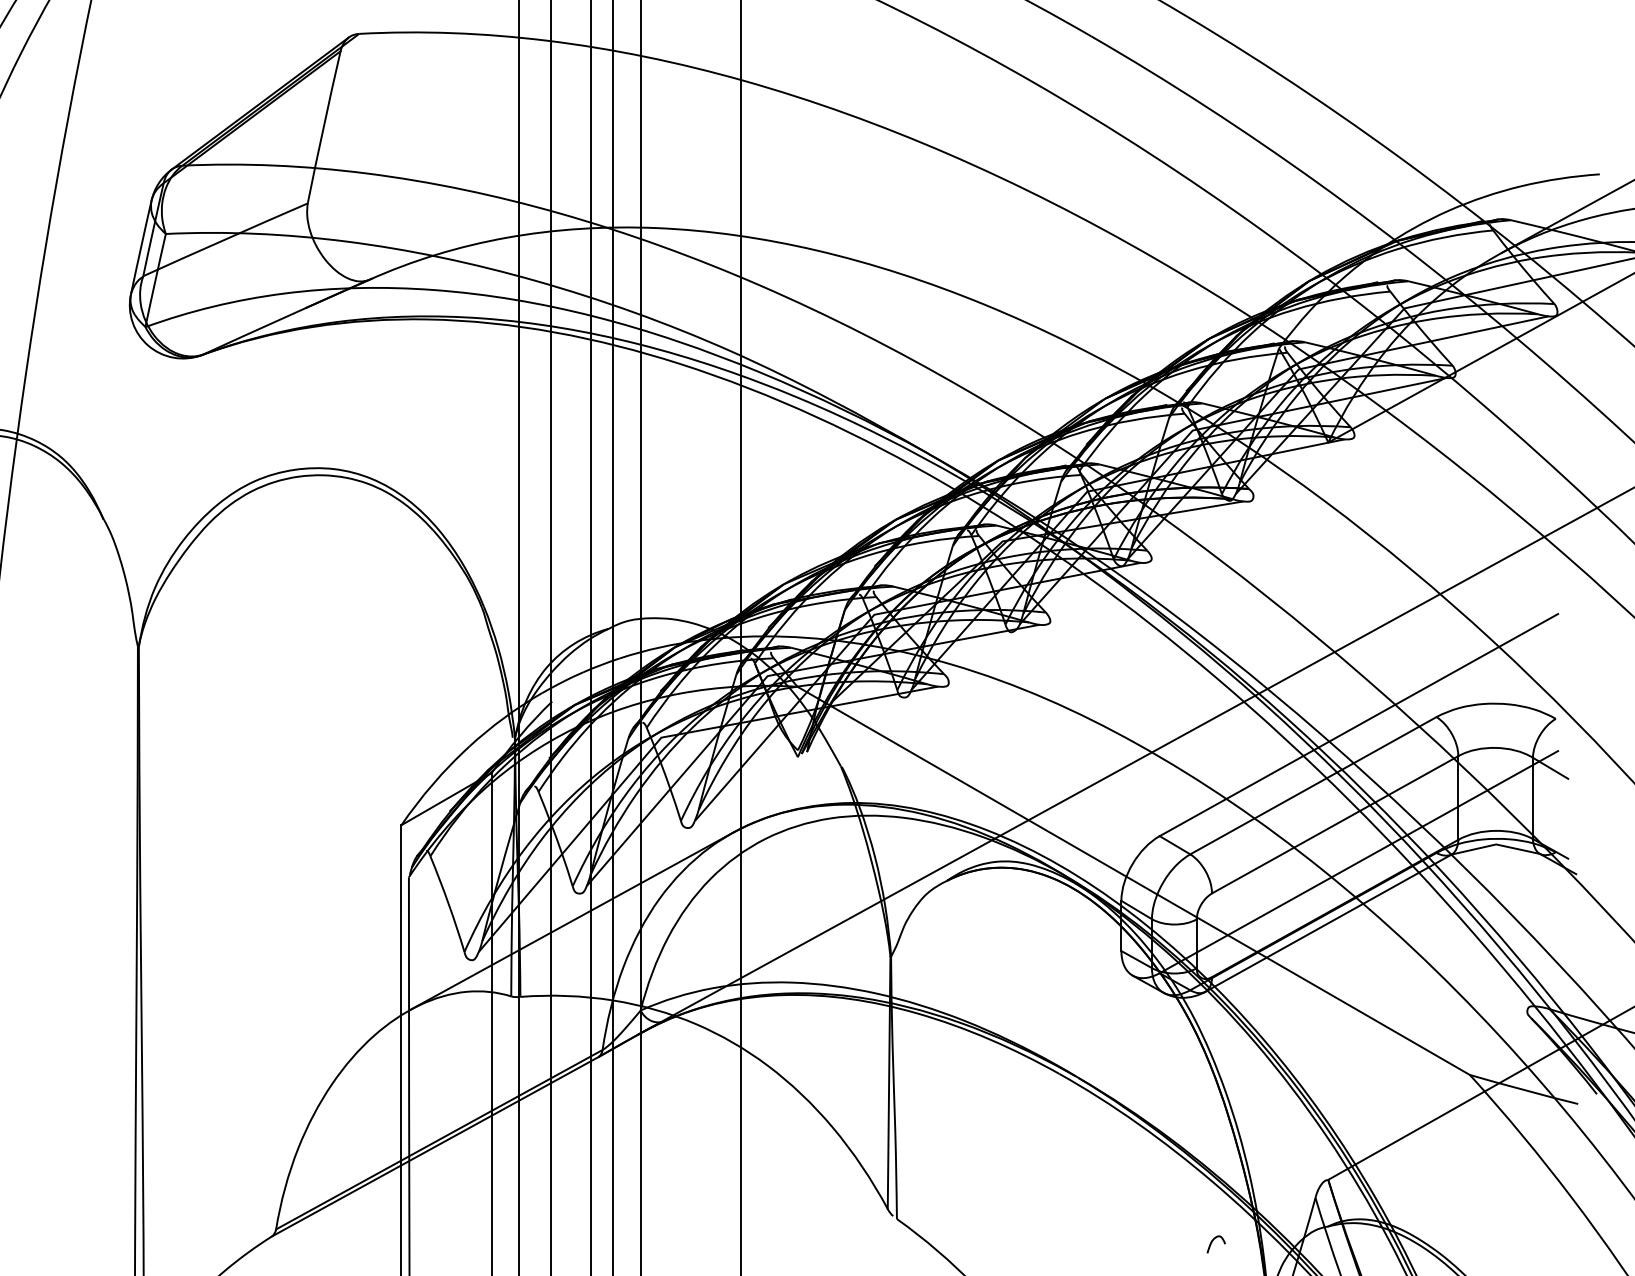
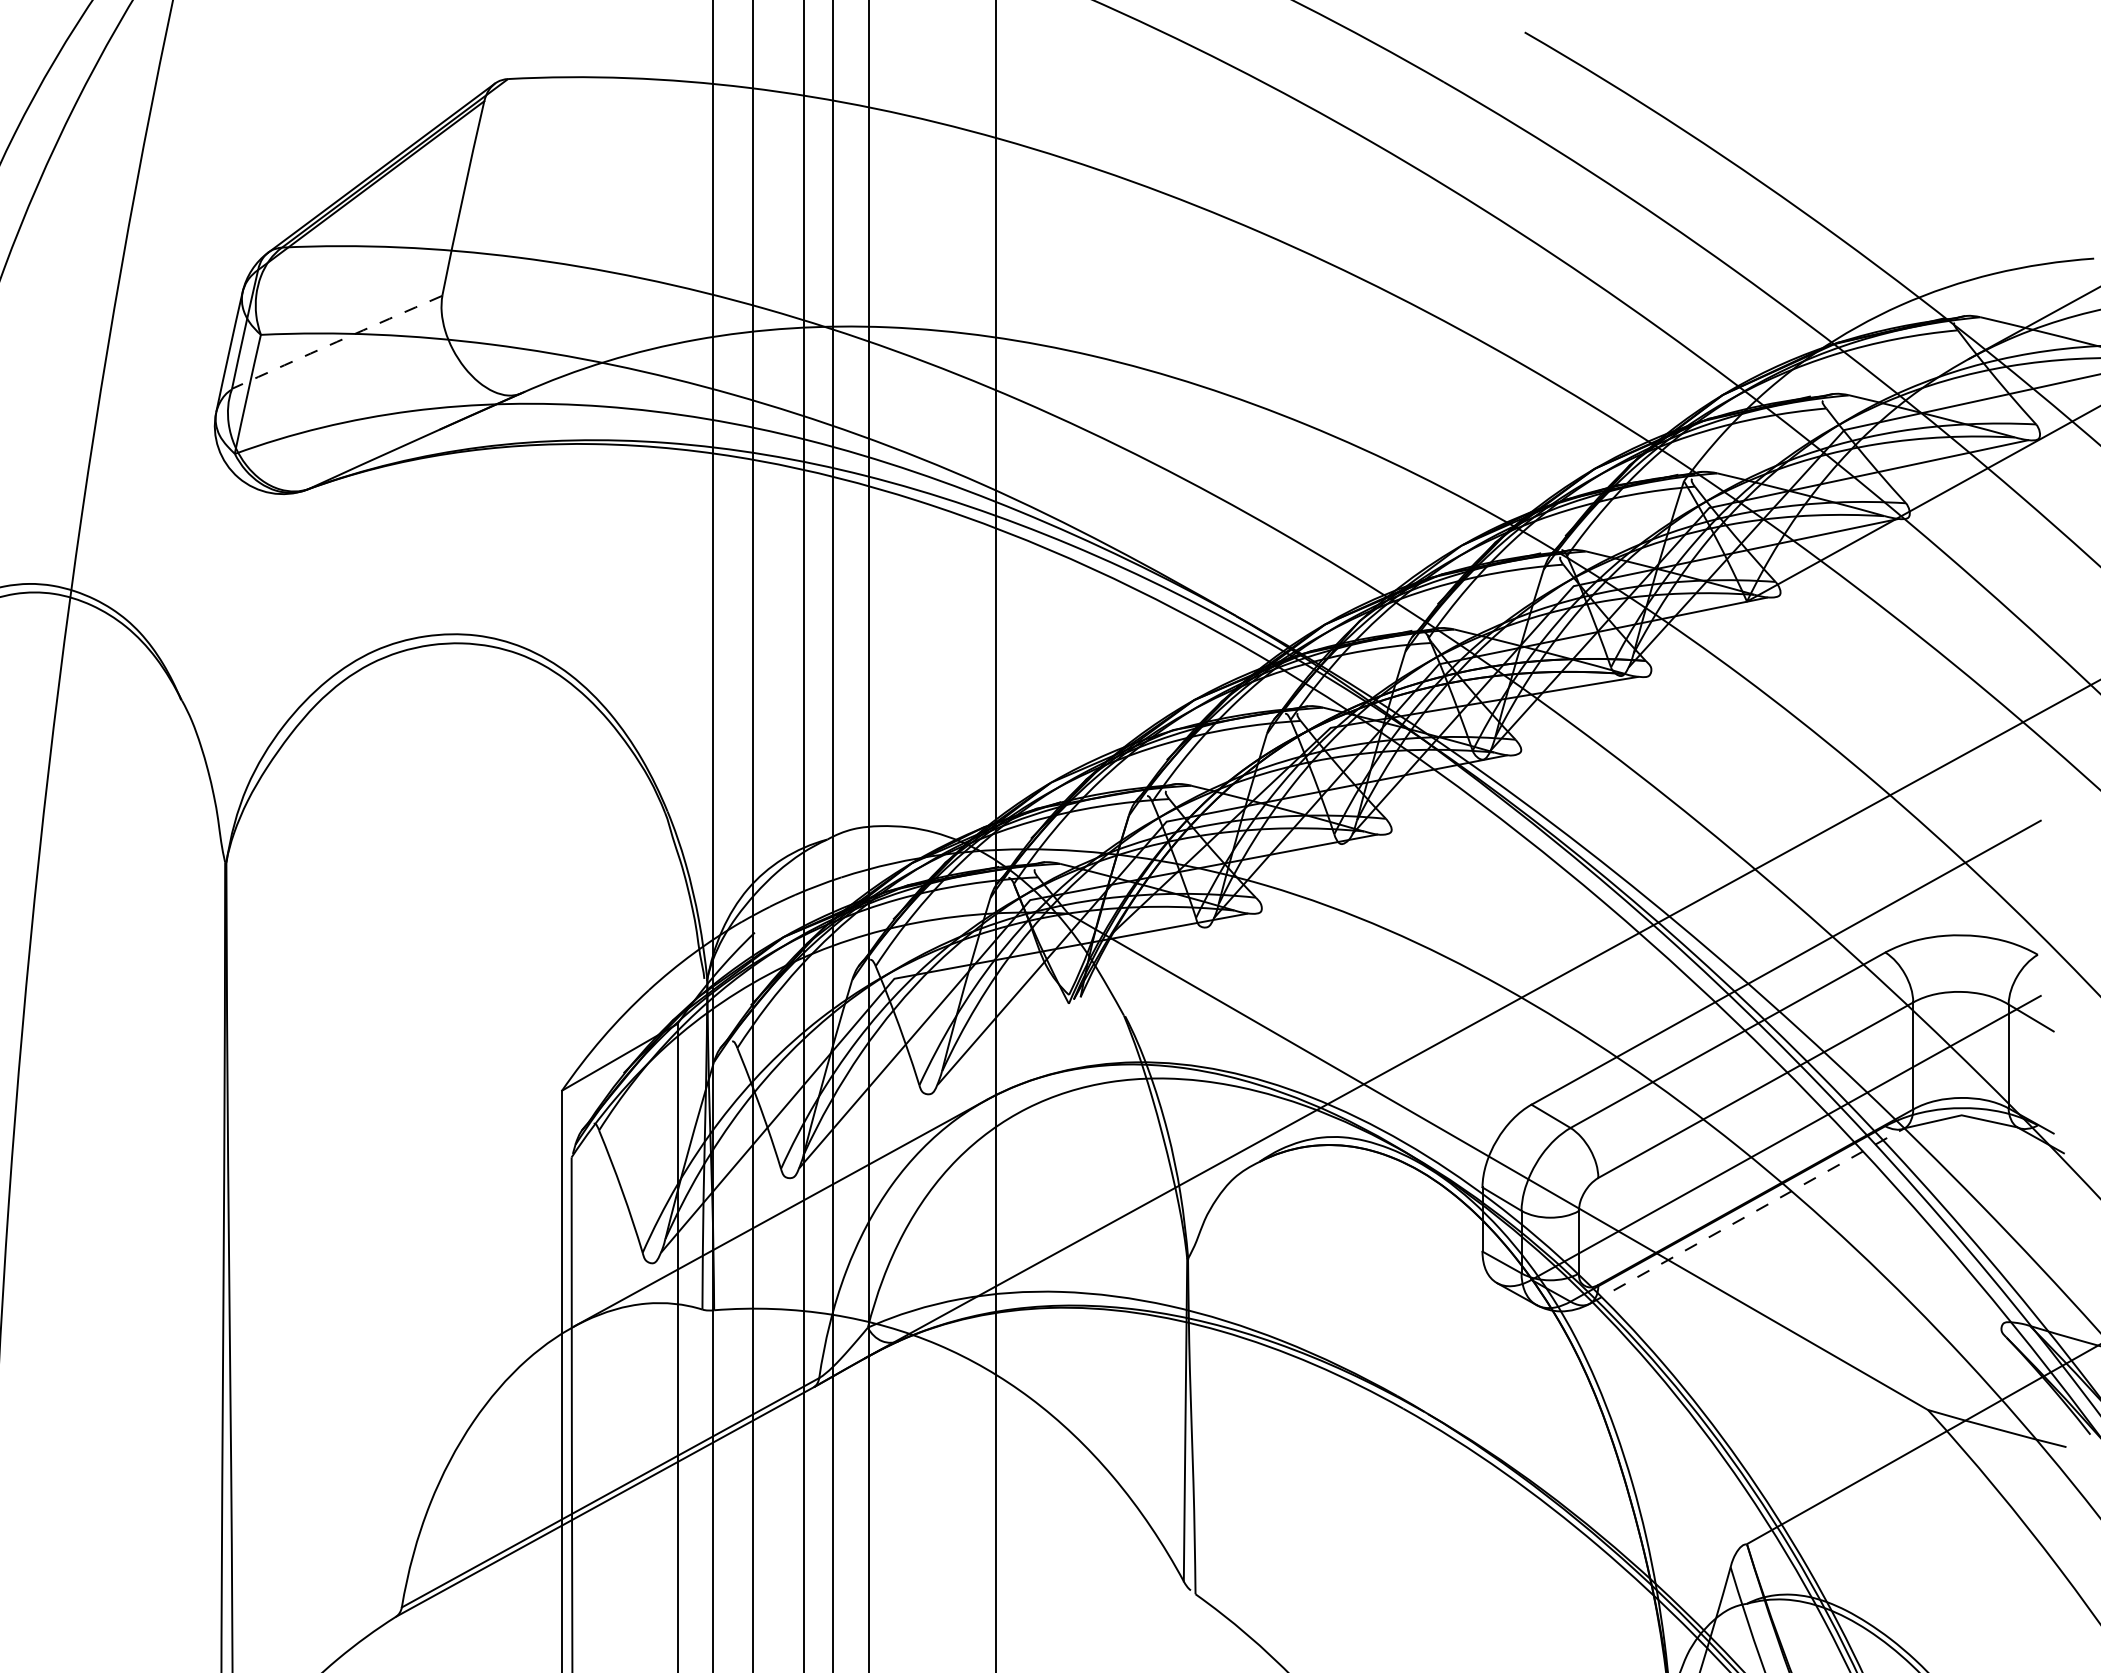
arc: (224, 239) -> (336, 341), solid -> dashed
line: (1328, 922) -> (1747, 1215), solid -> dashed
curve: (1212, 1242) -> (1598, 1624), removed

